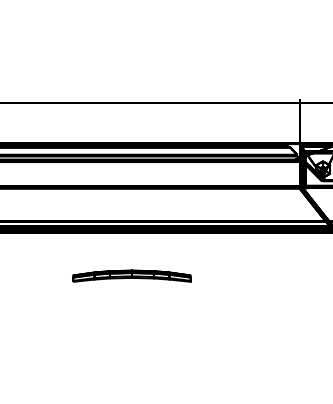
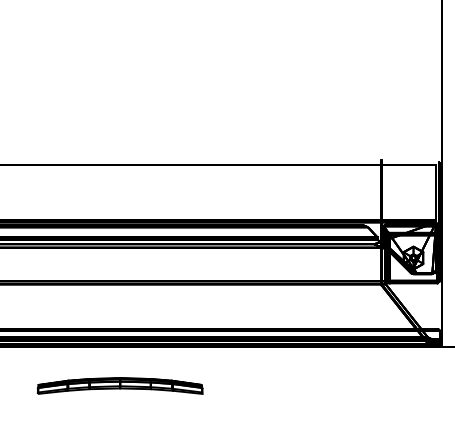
part: (131, 275) -> (119, 385), moved

